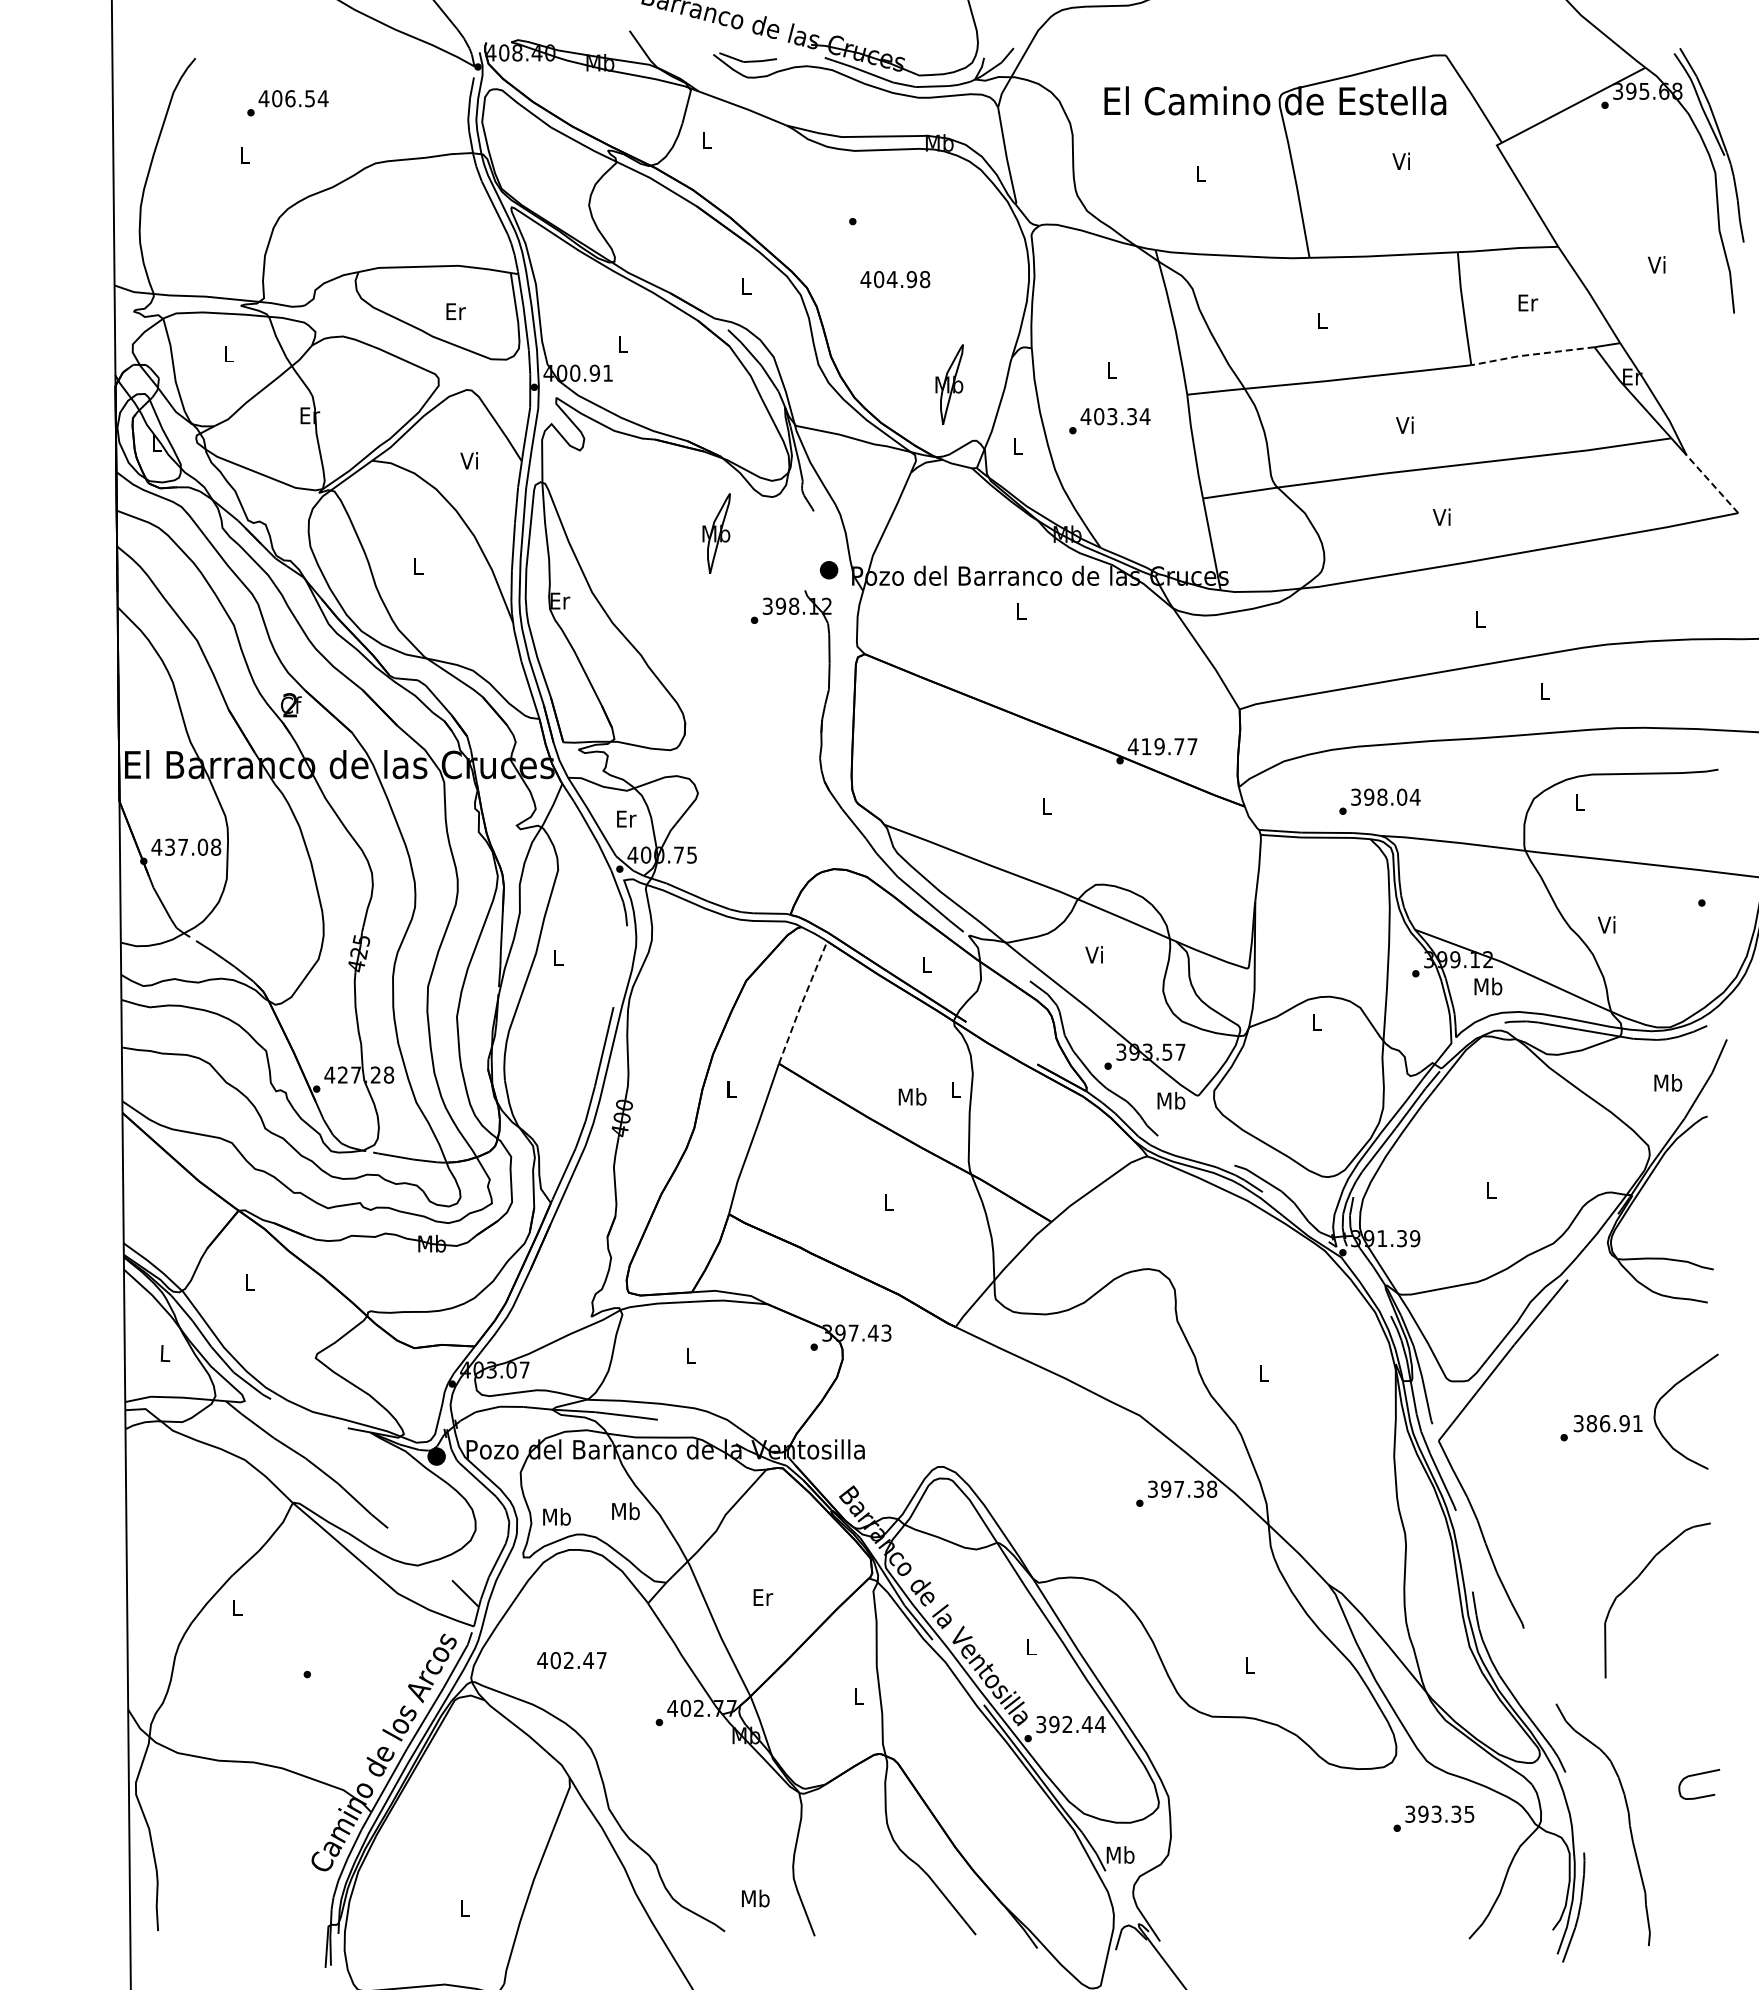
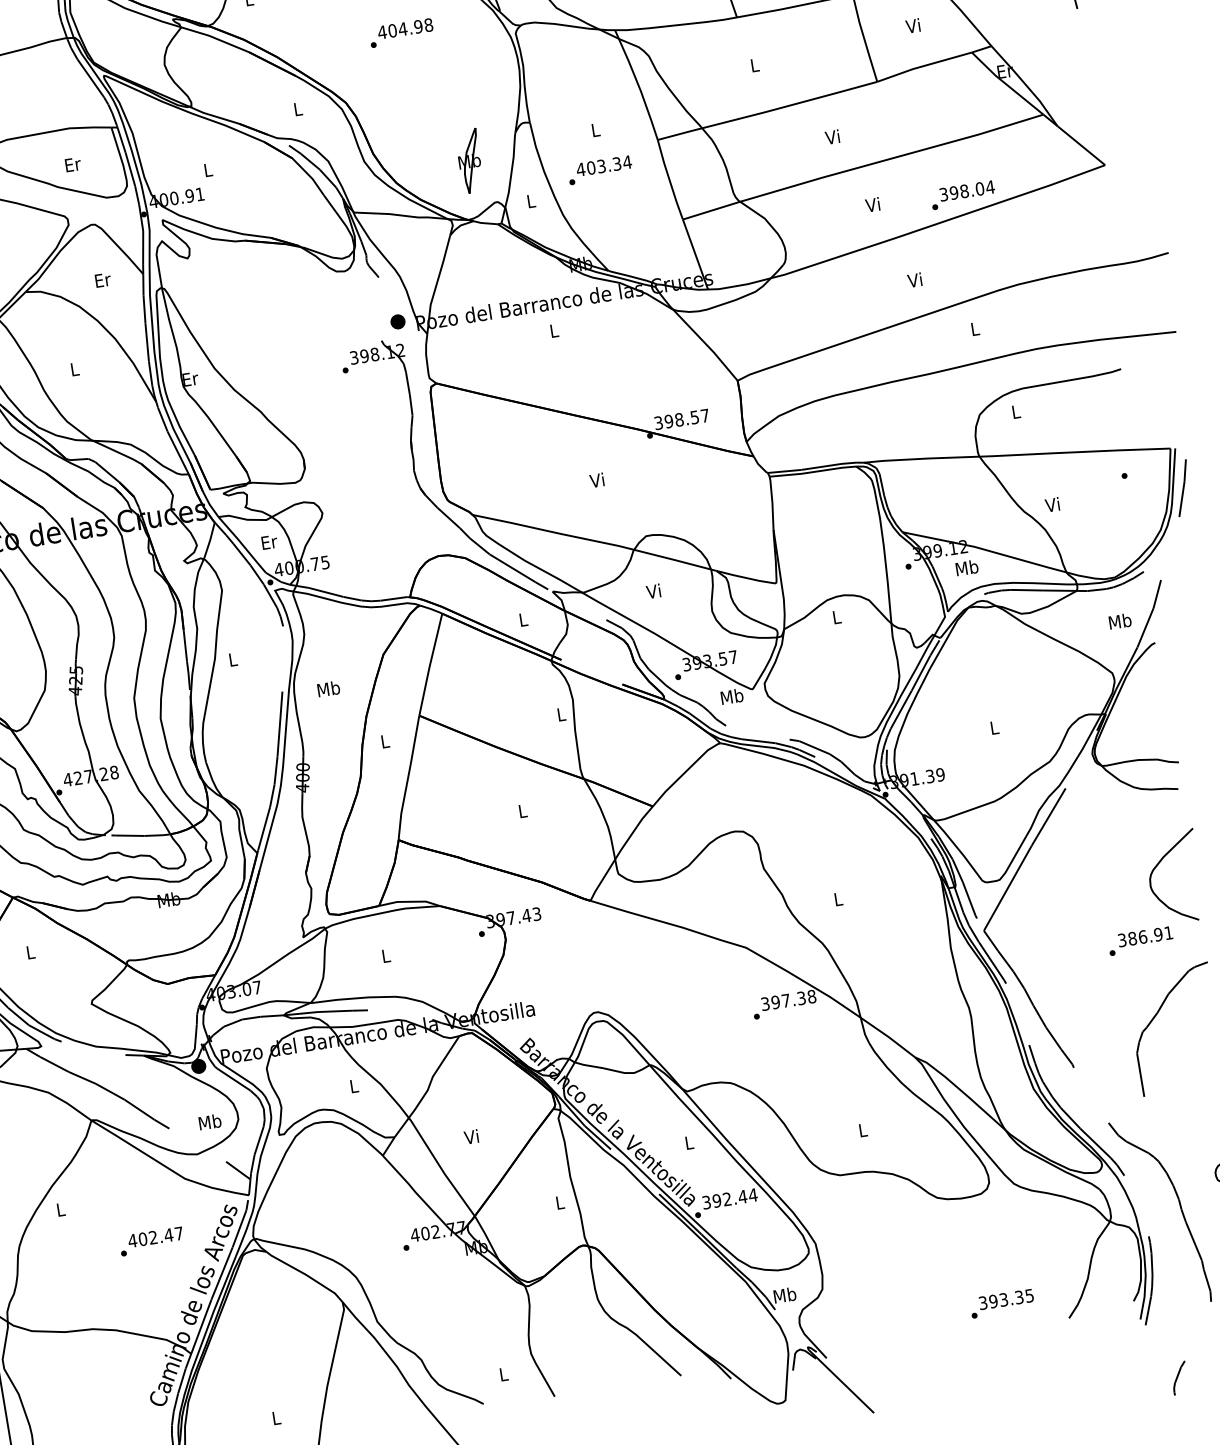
text: (895, 279) -> (405, 28), moved
text: (1527, 302) -> (913, 25), Er -> Vi
line: (1531, 354) -> (923, 66), dashed -> solid
text: (470, 460) -> (102, 279), Vi -> Er
line: (1712, 484) -> (1081, 145), dashed -> solid
part: (716, 533) -> (305, 306), removed
text: (1479, 618) -> (914, 279), L -> Vi
text: (1155, 746) -> (676, 420), 419.77 -> 398.57
text: (1379, 801) -> (962, 195), moved
text: (1045, 805) -> (596, 480), L -> Vi
line: (802, 1002) -> (430, 664), dashed -> solid
text: (912, 1096) -> (328, 688), moved
text: (1601, 1428) -> (1140, 941), moved
text: (625, 1511) -> (353, 1086), Mb -> L
text: (556, 1516) -> (209, 1121), moved
text: (762, 1596) -> (471, 1136), Er -> Vi
text: (571, 1660) -> (155, 1237), moved
text: (1433, 1818) -> (1001, 1303), moved
text: (755, 1898) -> (503, 1374), Mb -> L

